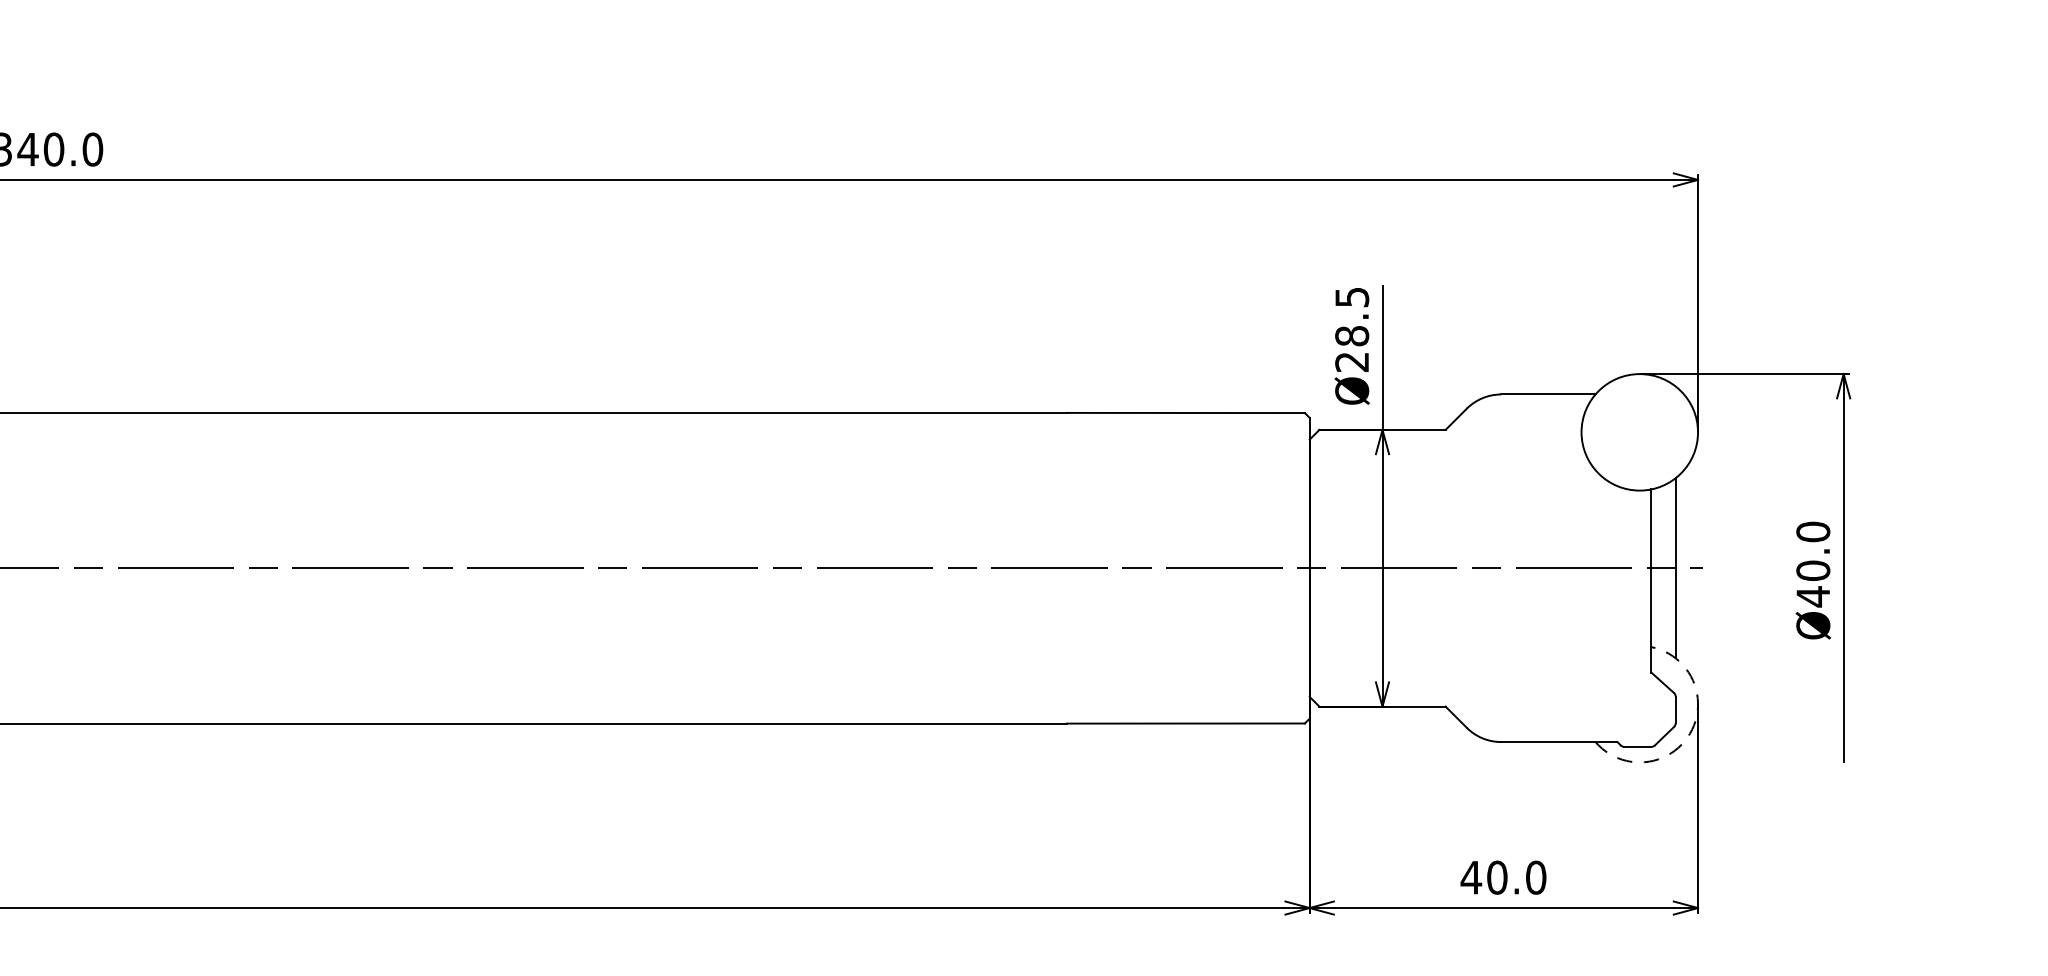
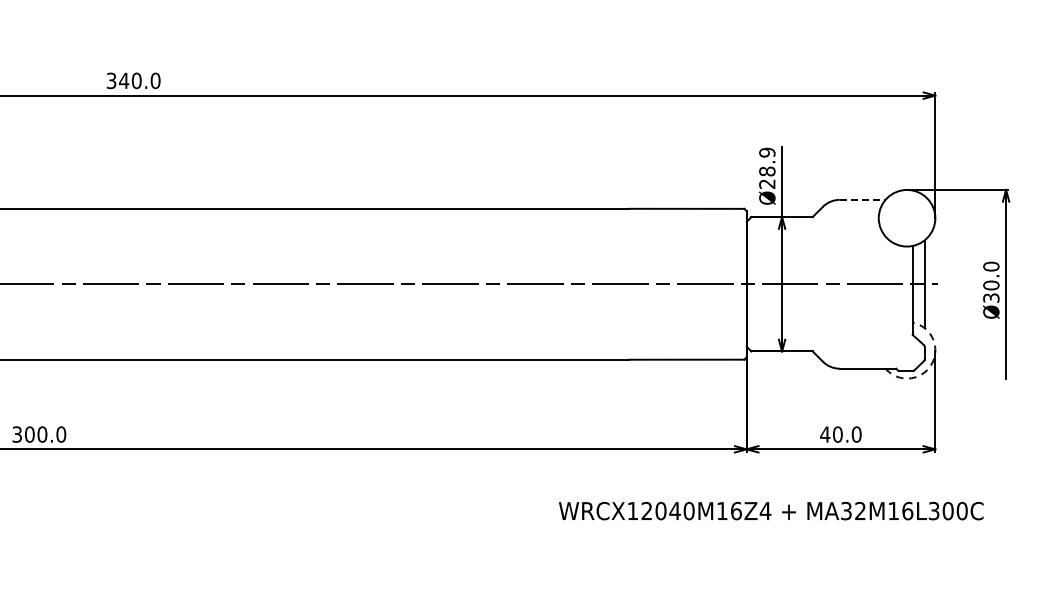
text: (1352, 296) -> (767, 152), Ø28.5 -> Ø28.9
line: (1548, 393) -> (862, 199), solid -> dashed
text: (1813, 597) -> (991, 298), Ø40.0 -> Ø30.0

